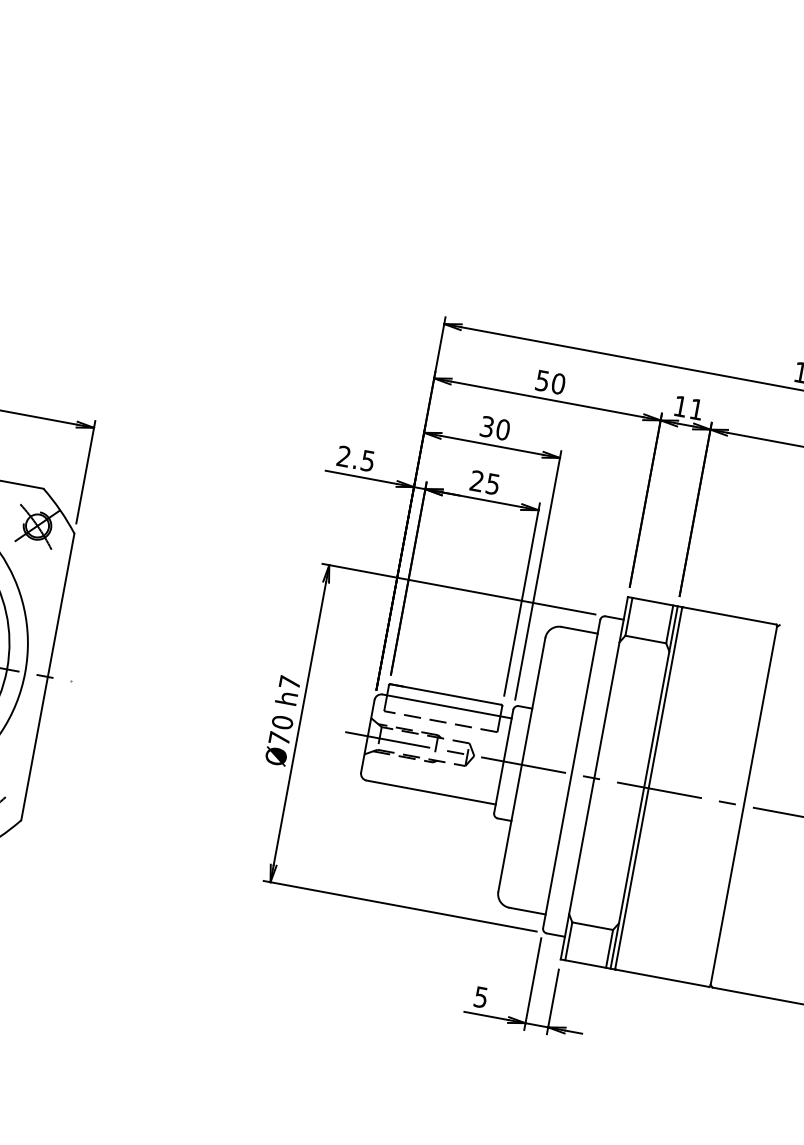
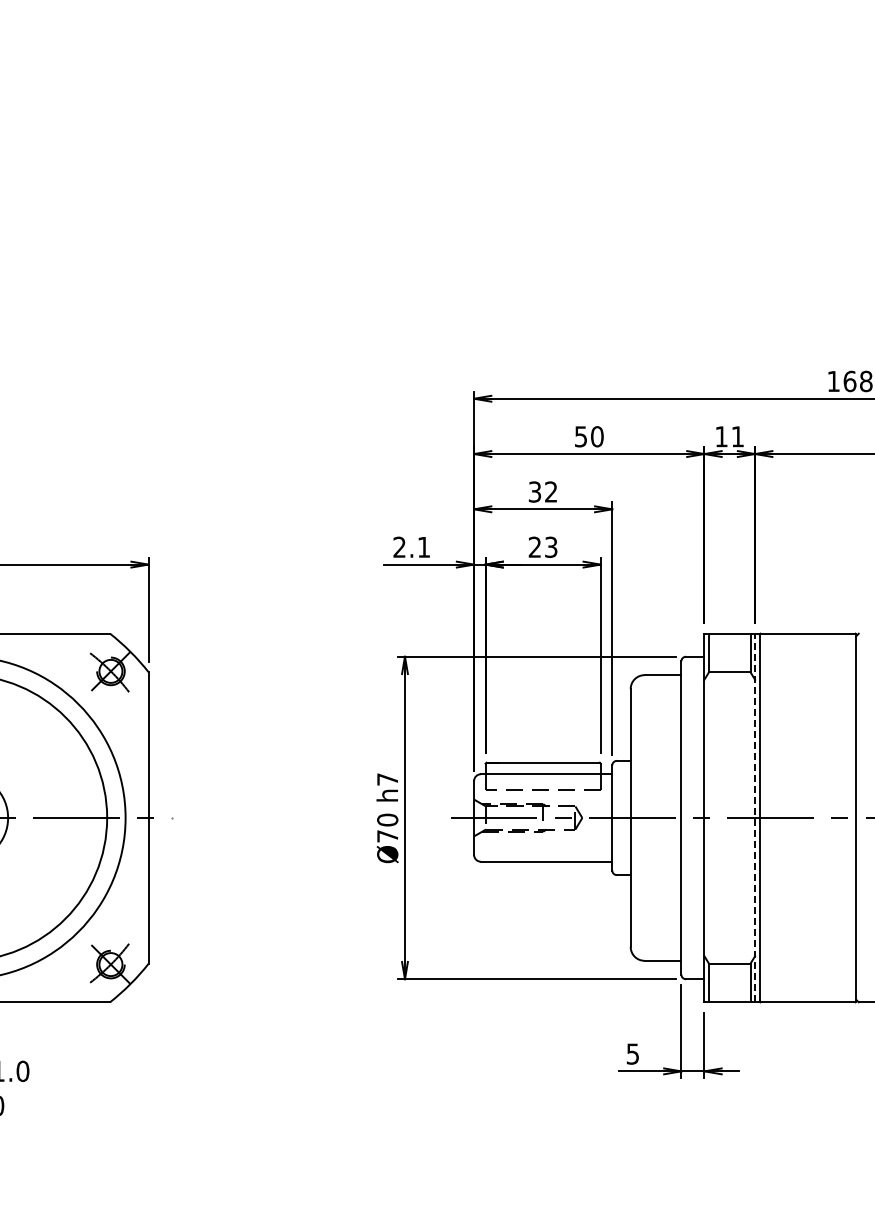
text: (503, 429) -> (551, 491), 30 -> 32
text: (367, 461) -> (423, 547), 2.5 -> 2.1
text: (493, 483) -> (551, 546), 25 -> 23
line: (644, 787) -> (755, 817), solid -> dashed

